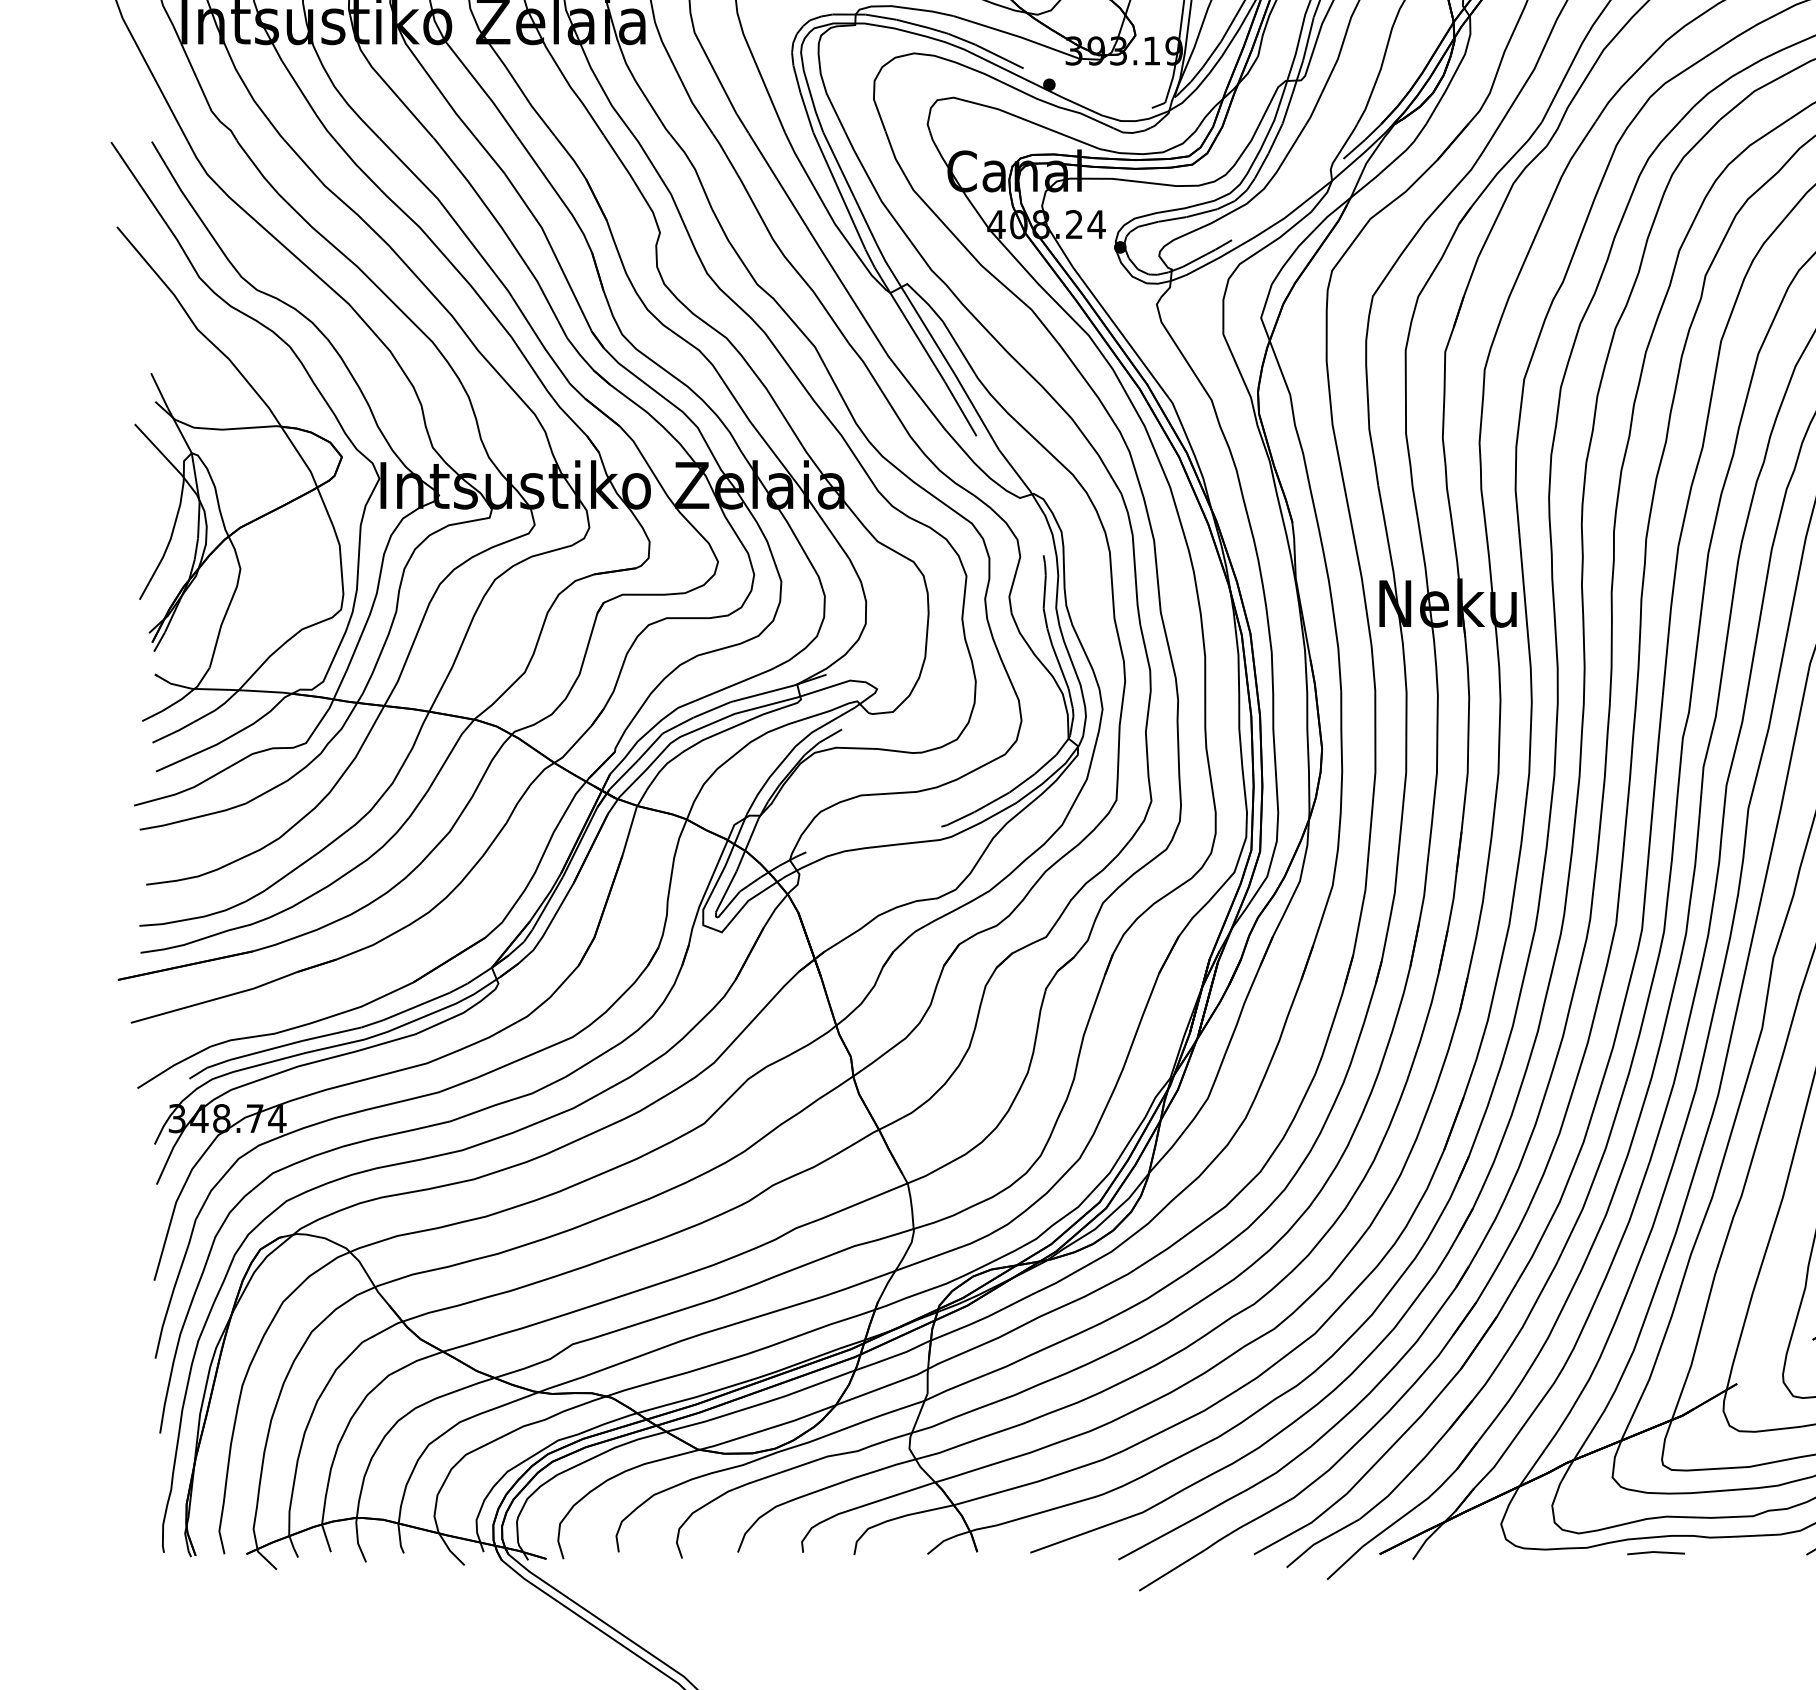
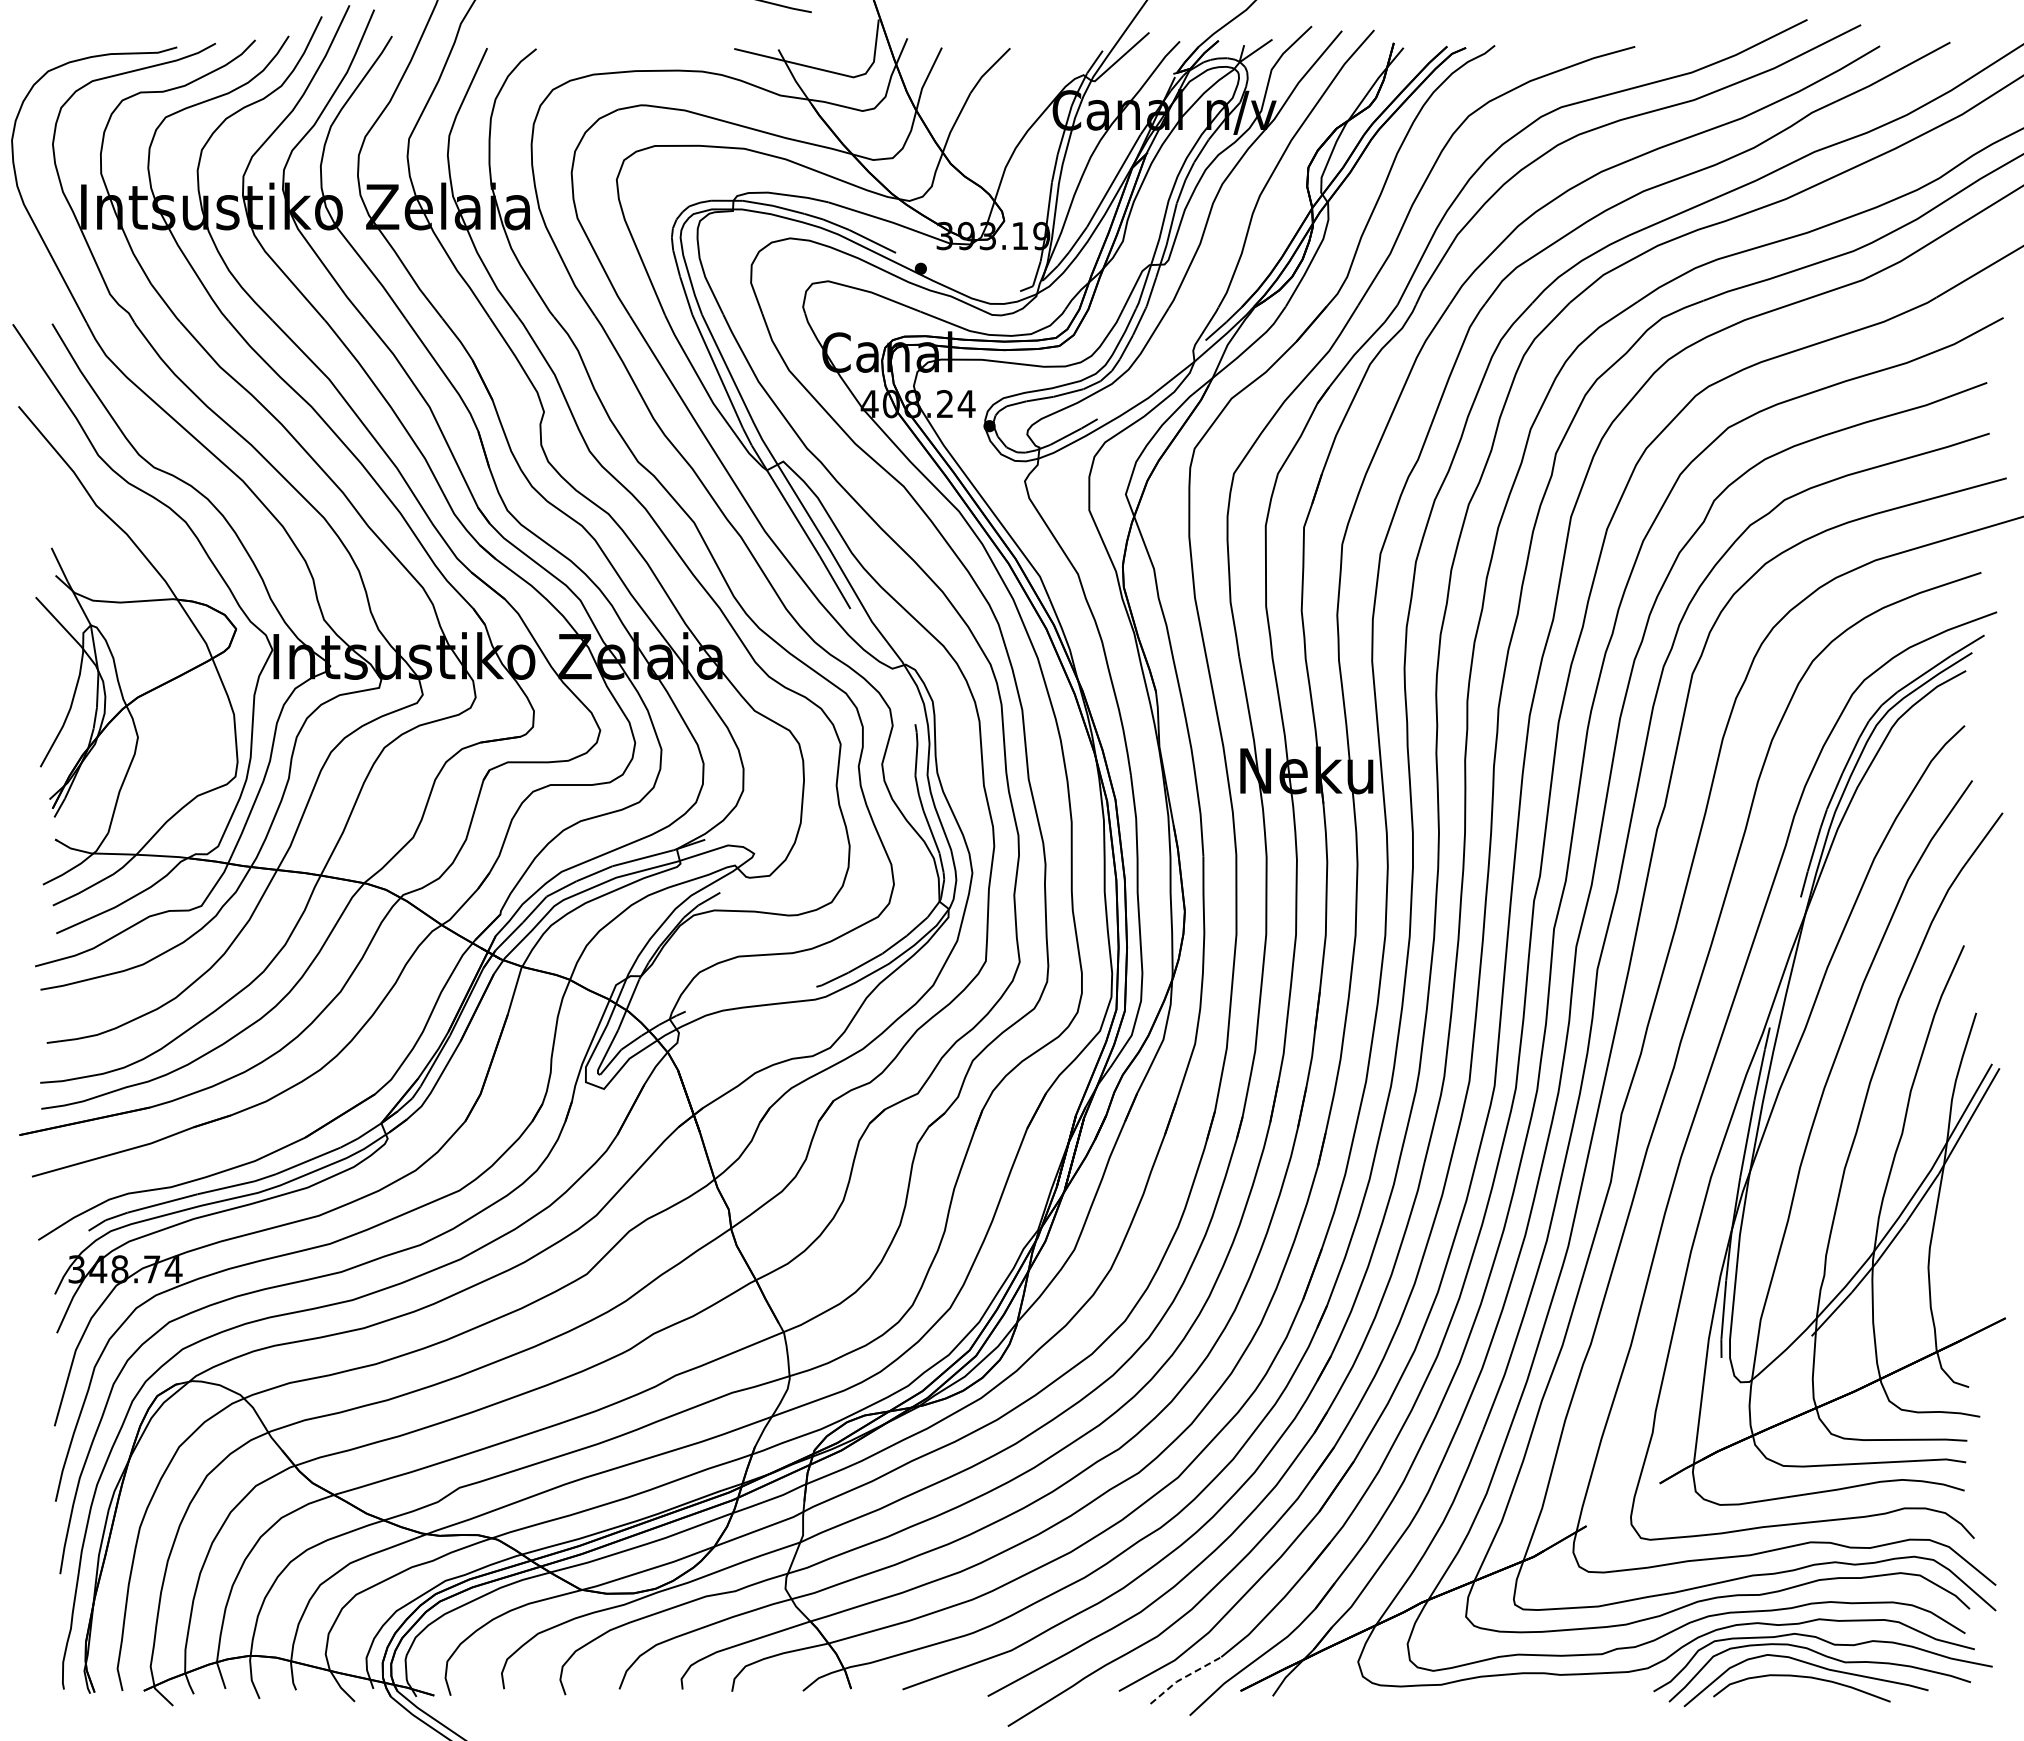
line: (1321, 1540) -> (1184, 1677), solid -> dashed
line: (1655, 1552) -> (1507, 1689), removed

